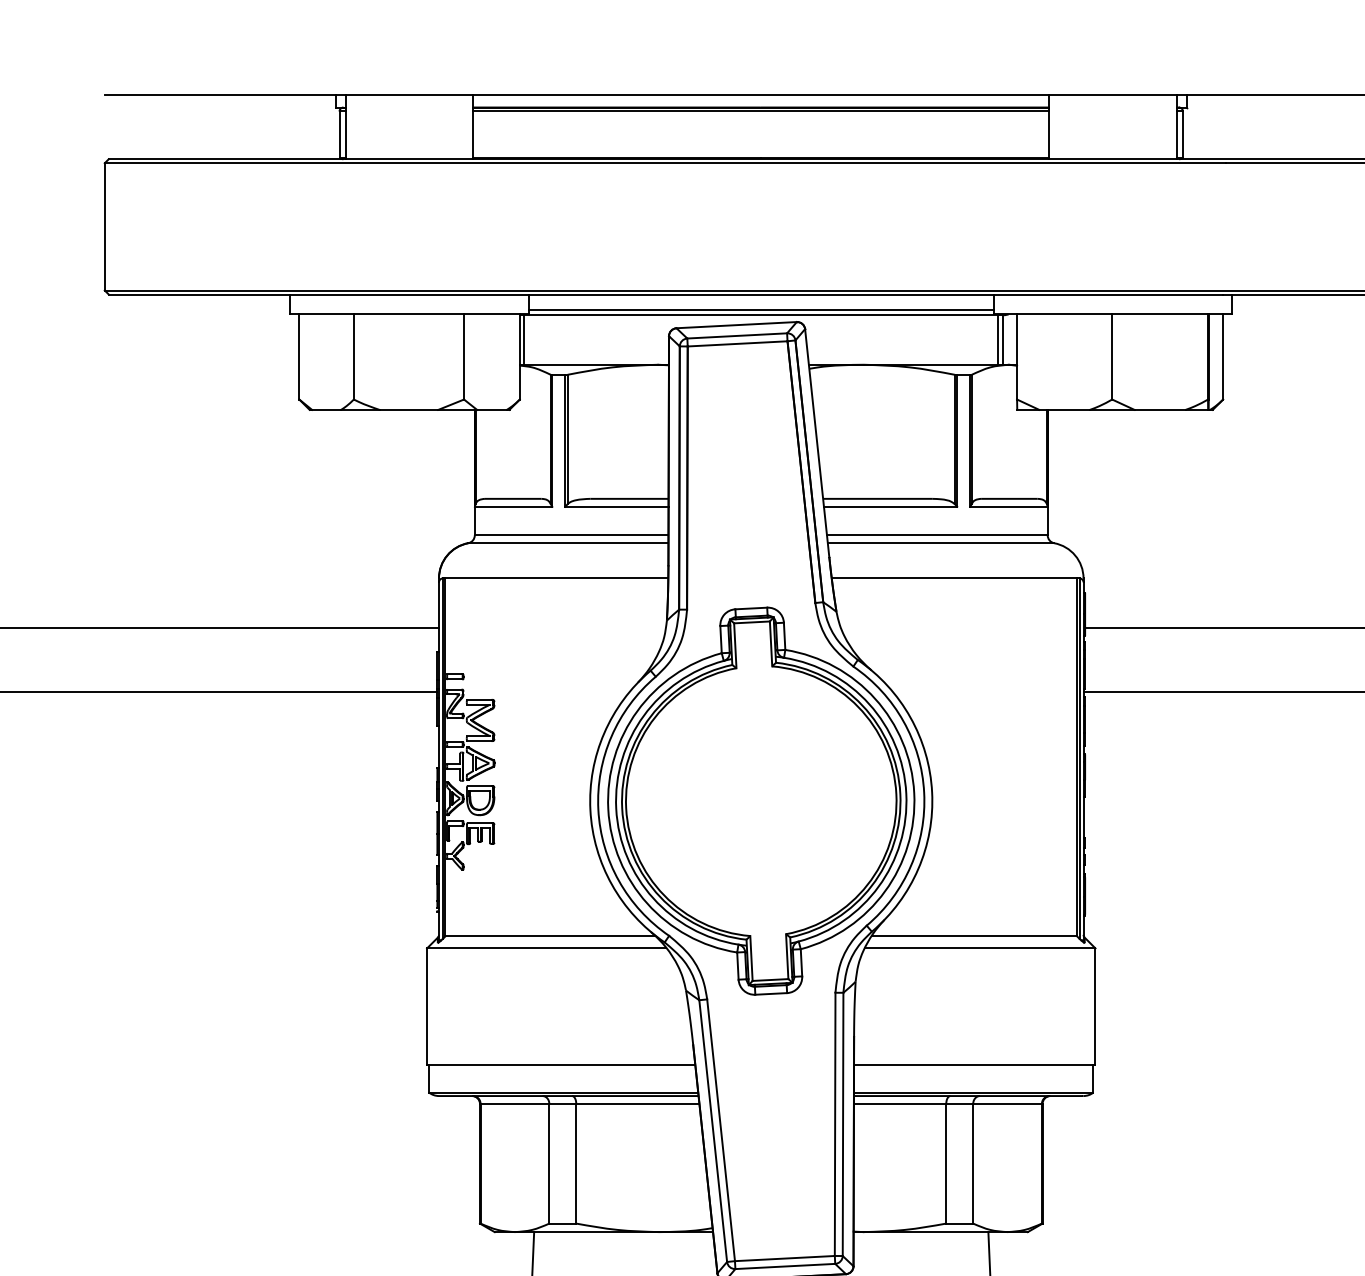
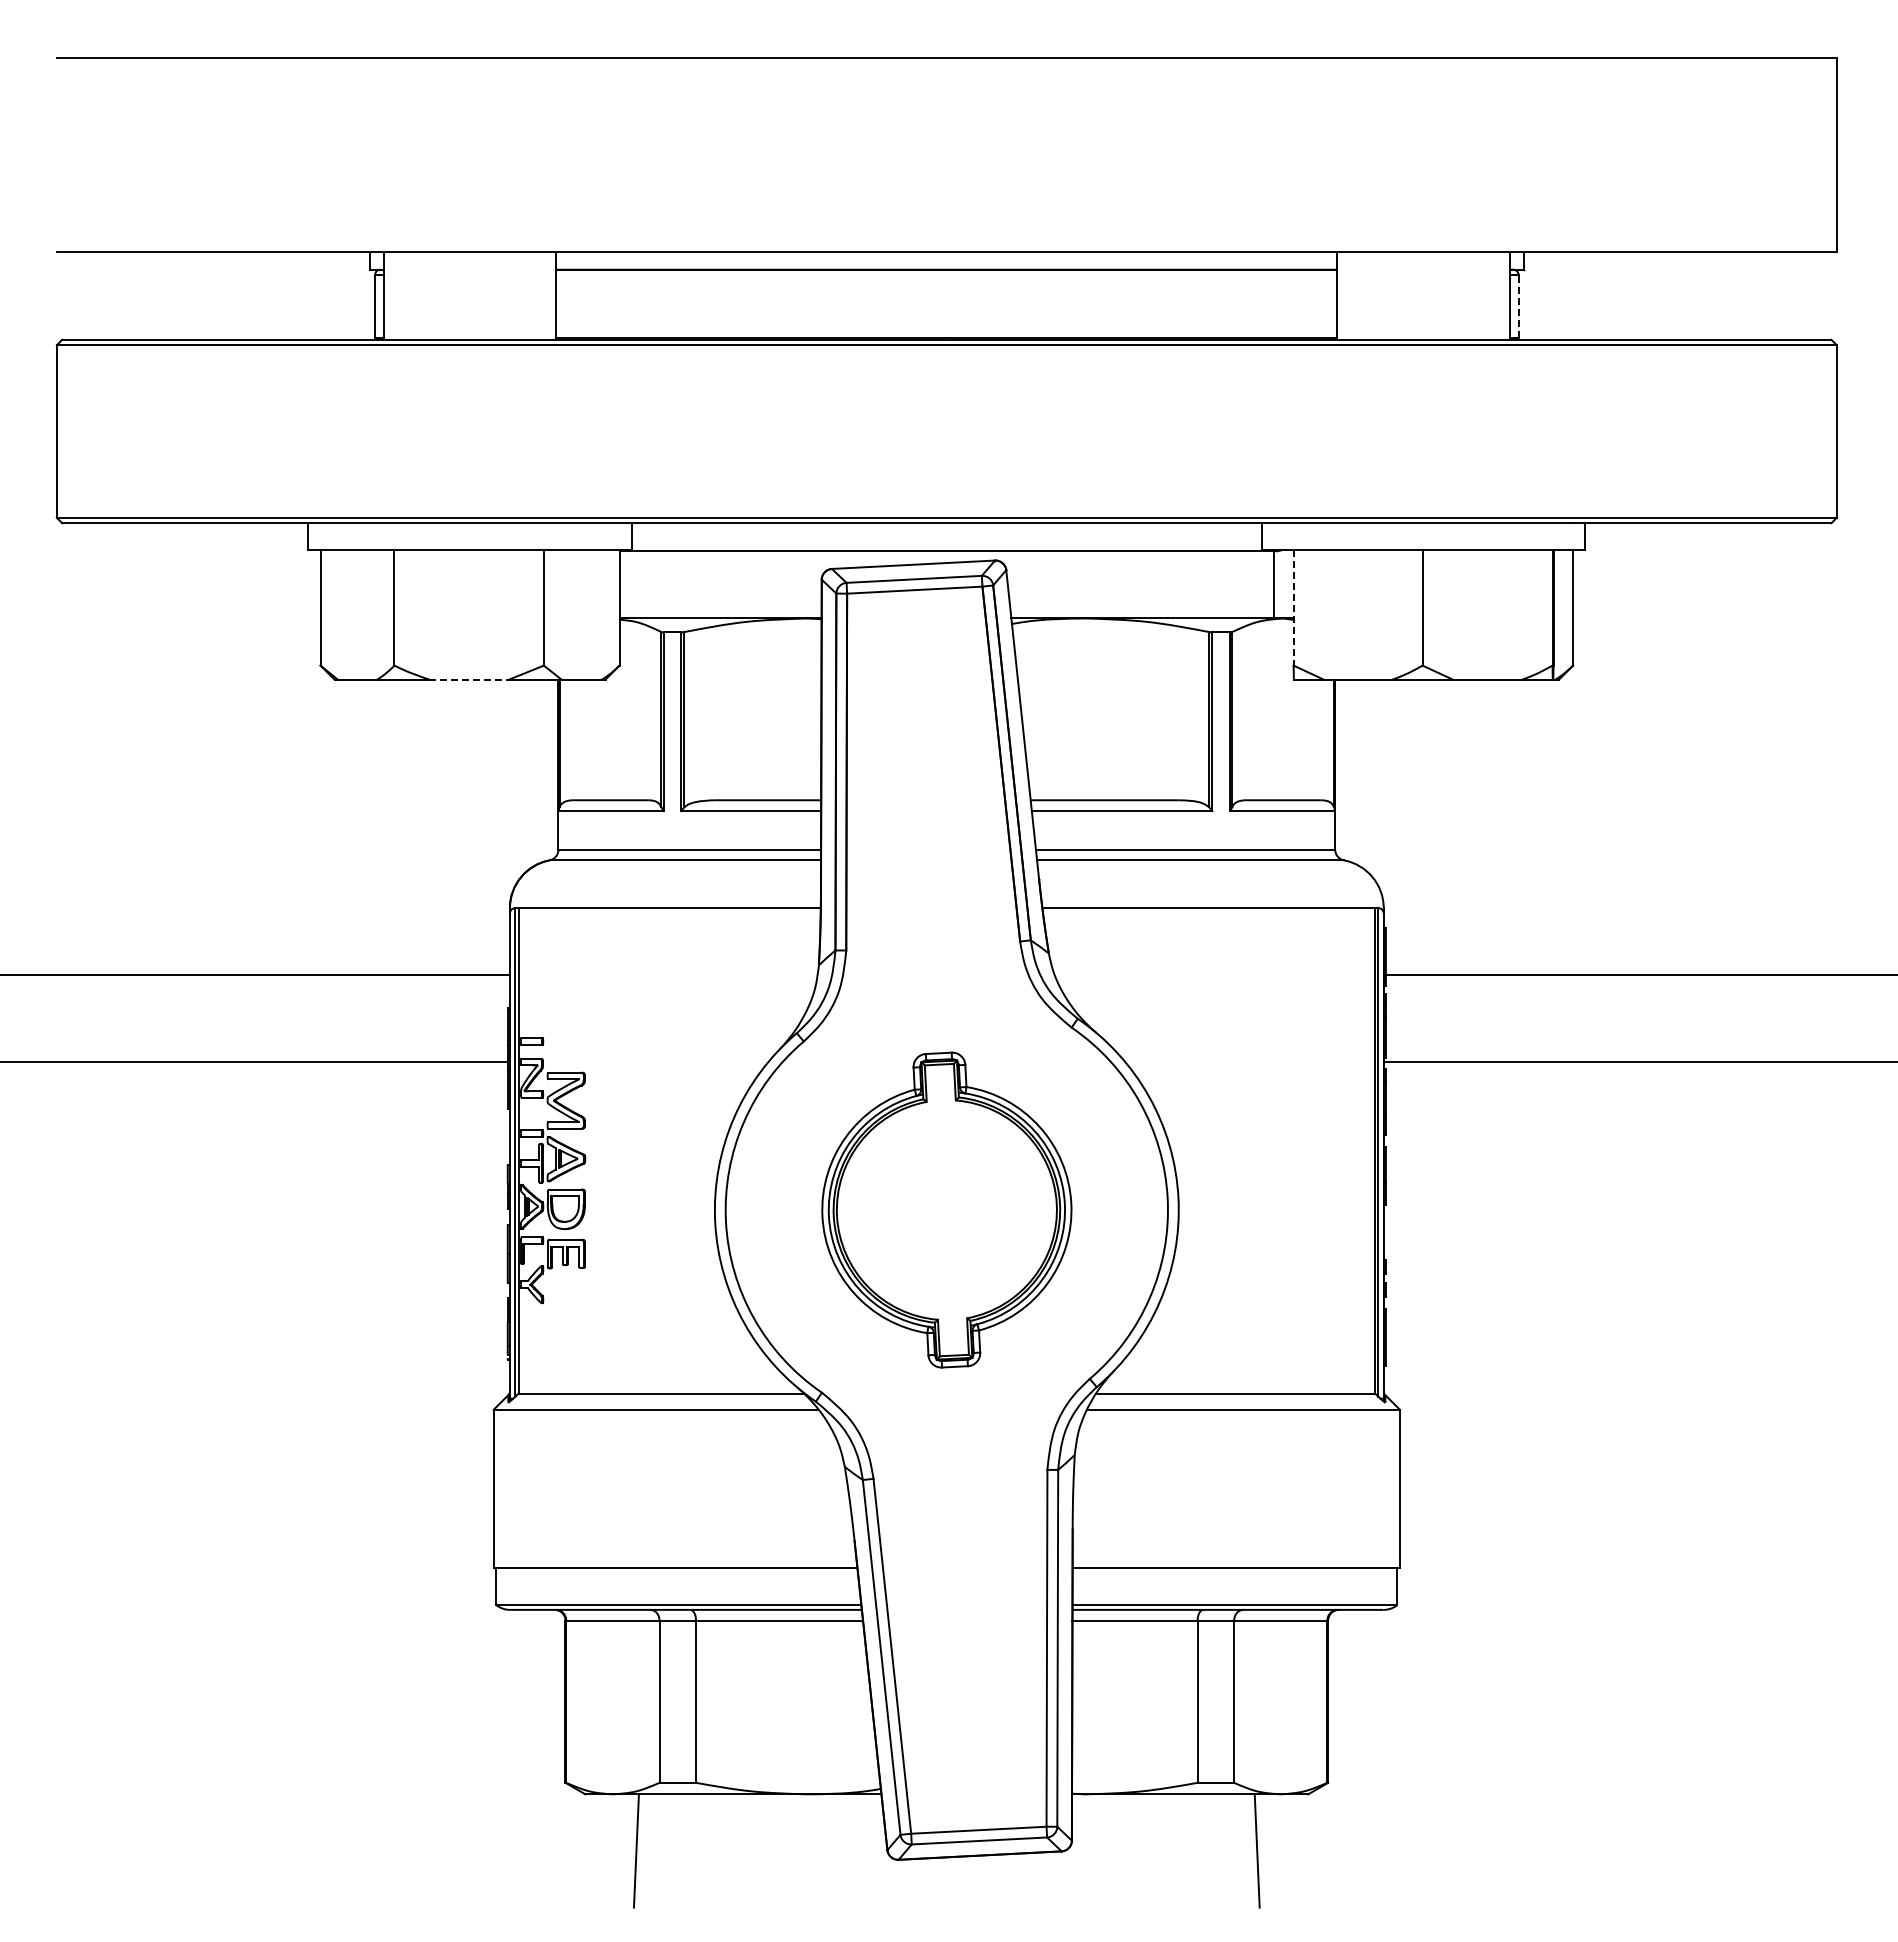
line: (761, 111) -> (946, 275), removed
line: (1182, 134) -> (1518, 306), solid -> dashed
line: (761, 310) -> (946, 544), removed
line: (524, 339) -> (625, 584), removed
line: (998, 339) -> (1268, 584), removed
line: (1016, 356) -> (1293, 607), solid -> dashed
line: (409, 409) -> (469, 679), solid -> dashed
part: (761, 800) -> (946, 1209), size x0.6

